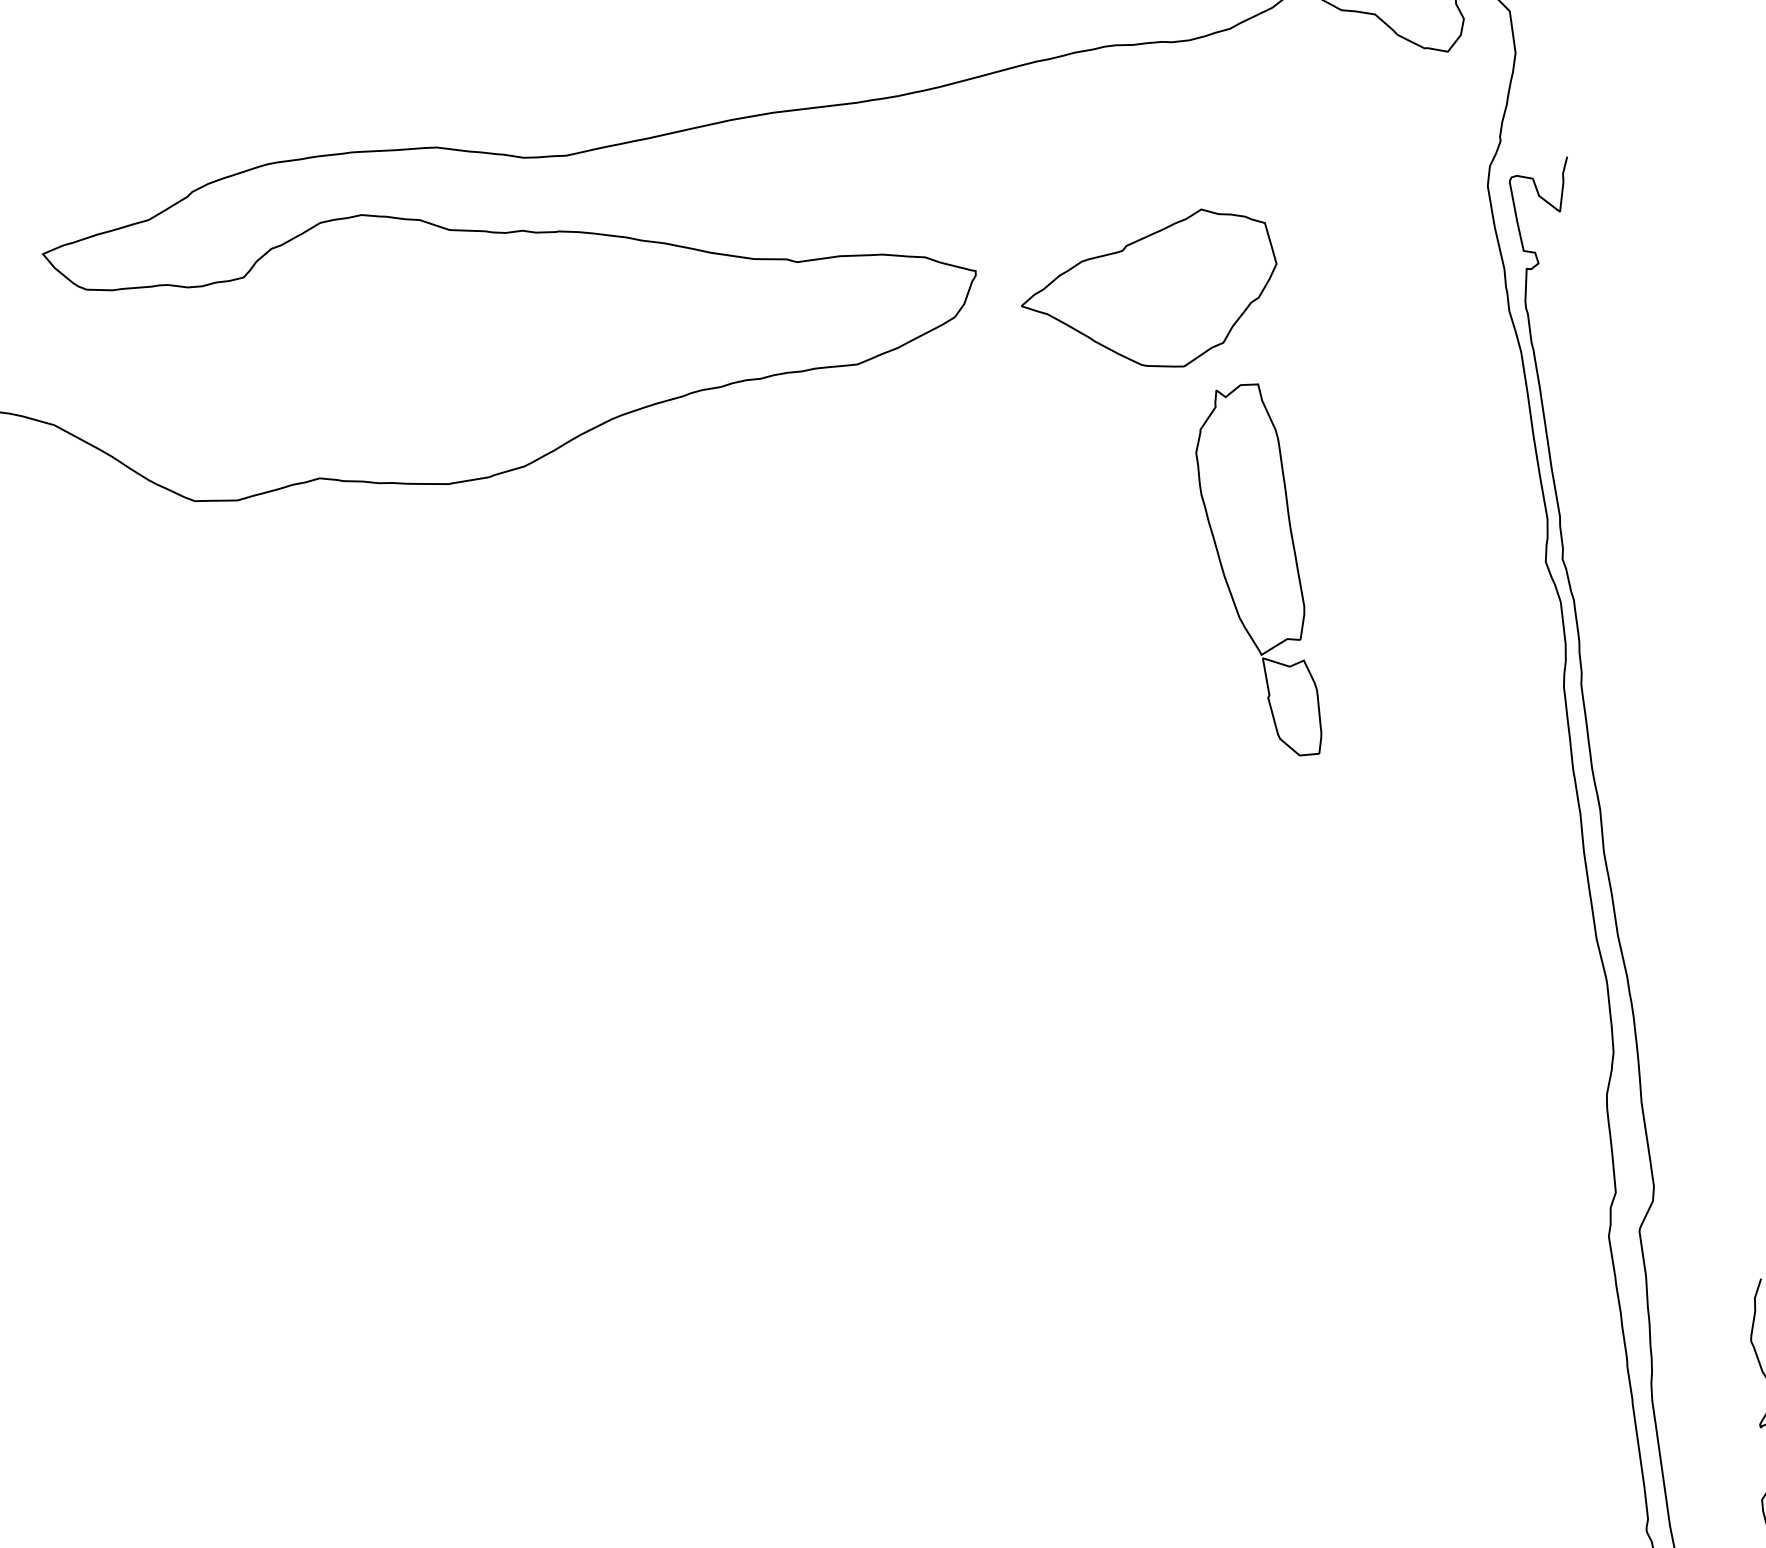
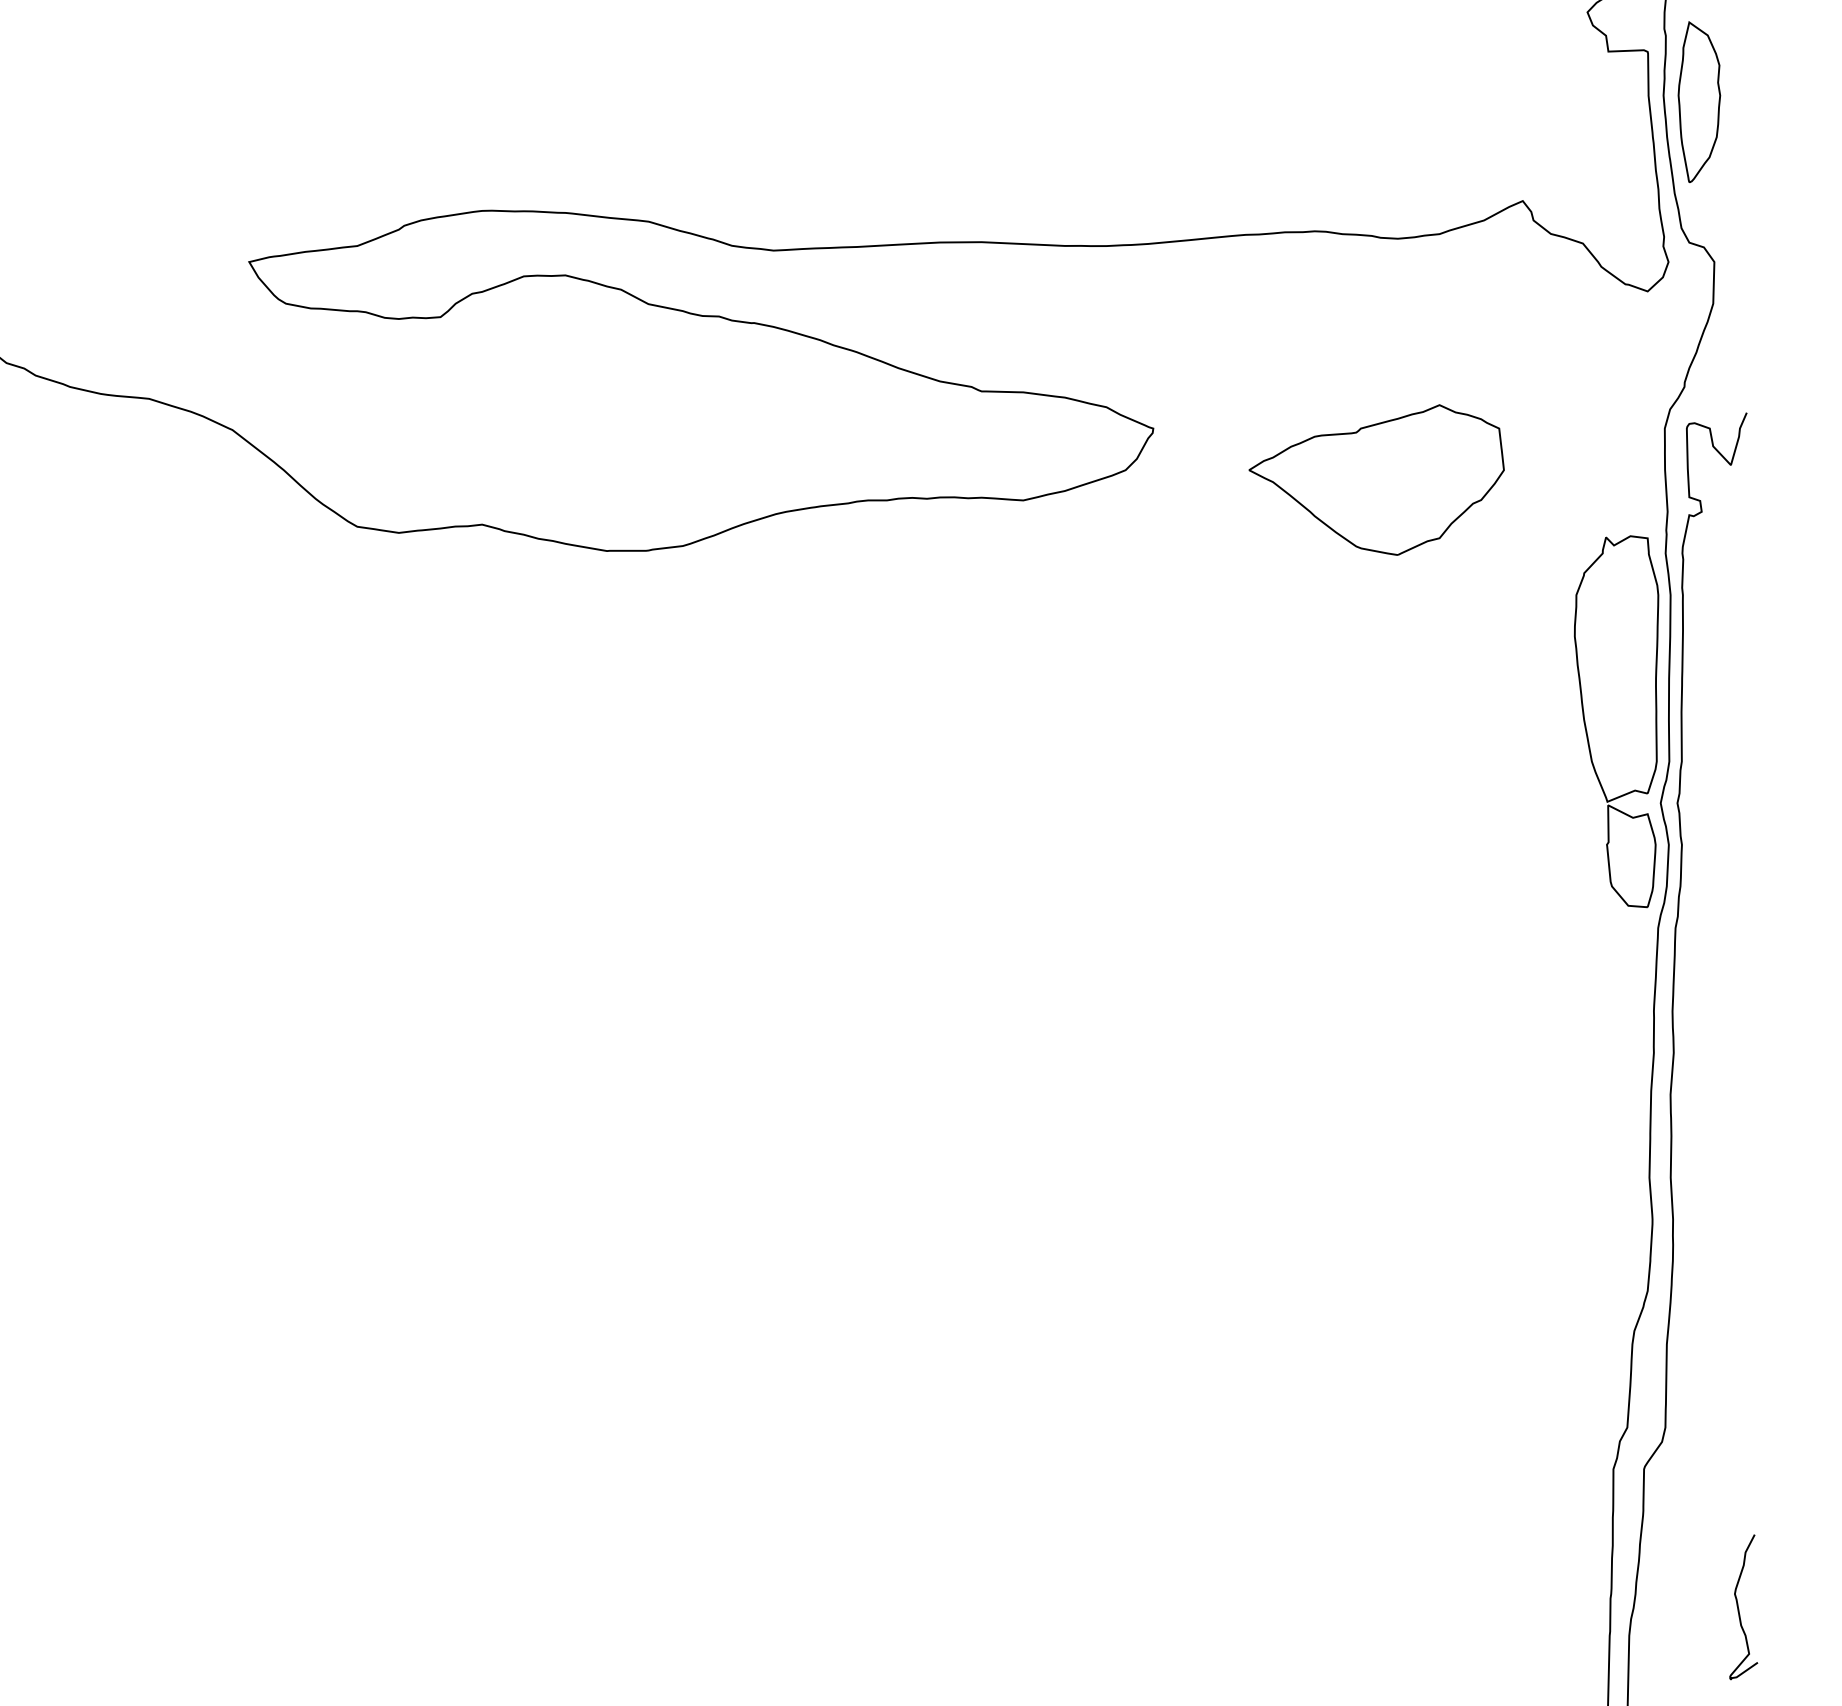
part: (1150, 294) -> (1376, 479), moved
part: (1257, 572) -> (1616, 721), moved

